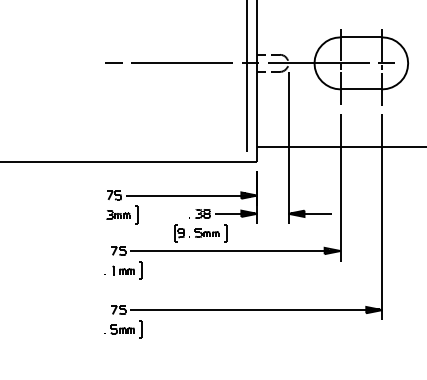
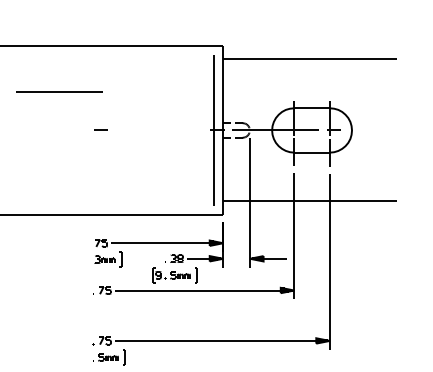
line: (182, 62) -> (59, 91), moved
part: (122, 269) -> (108, 306), removed

